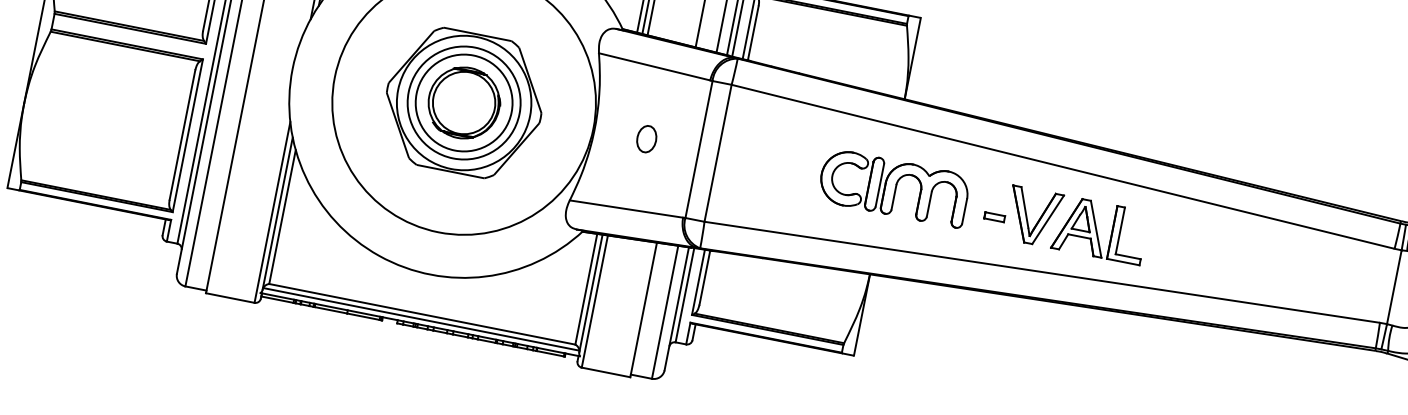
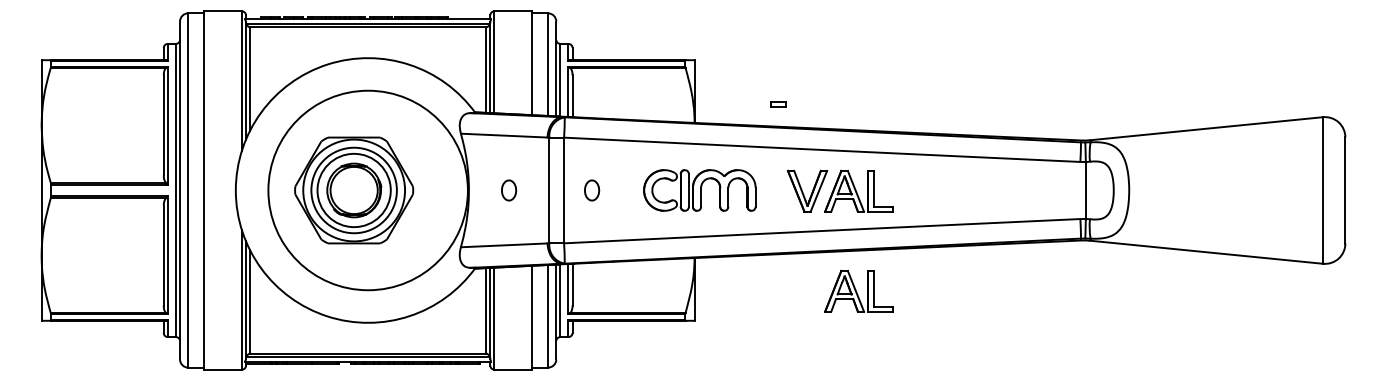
part: (464, 103) -> (354, 190), moved
part: (754, 160) -> (592, 190), added
part: (994, 217) -> (778, 104), moved
part: (1073, 359) -> (858, 291), added

